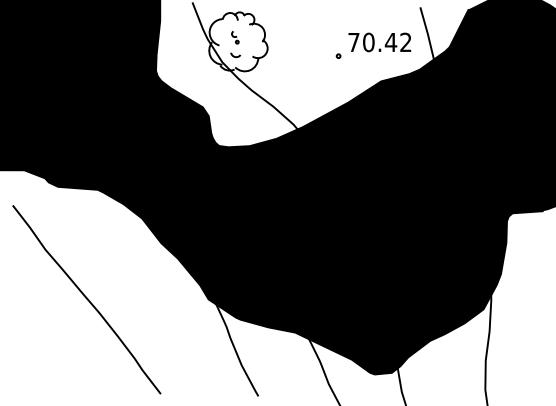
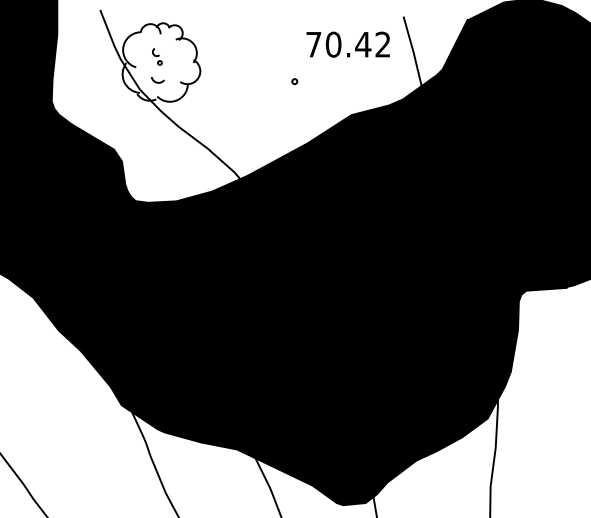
text: (379, 42) -> (347, 44), moved

